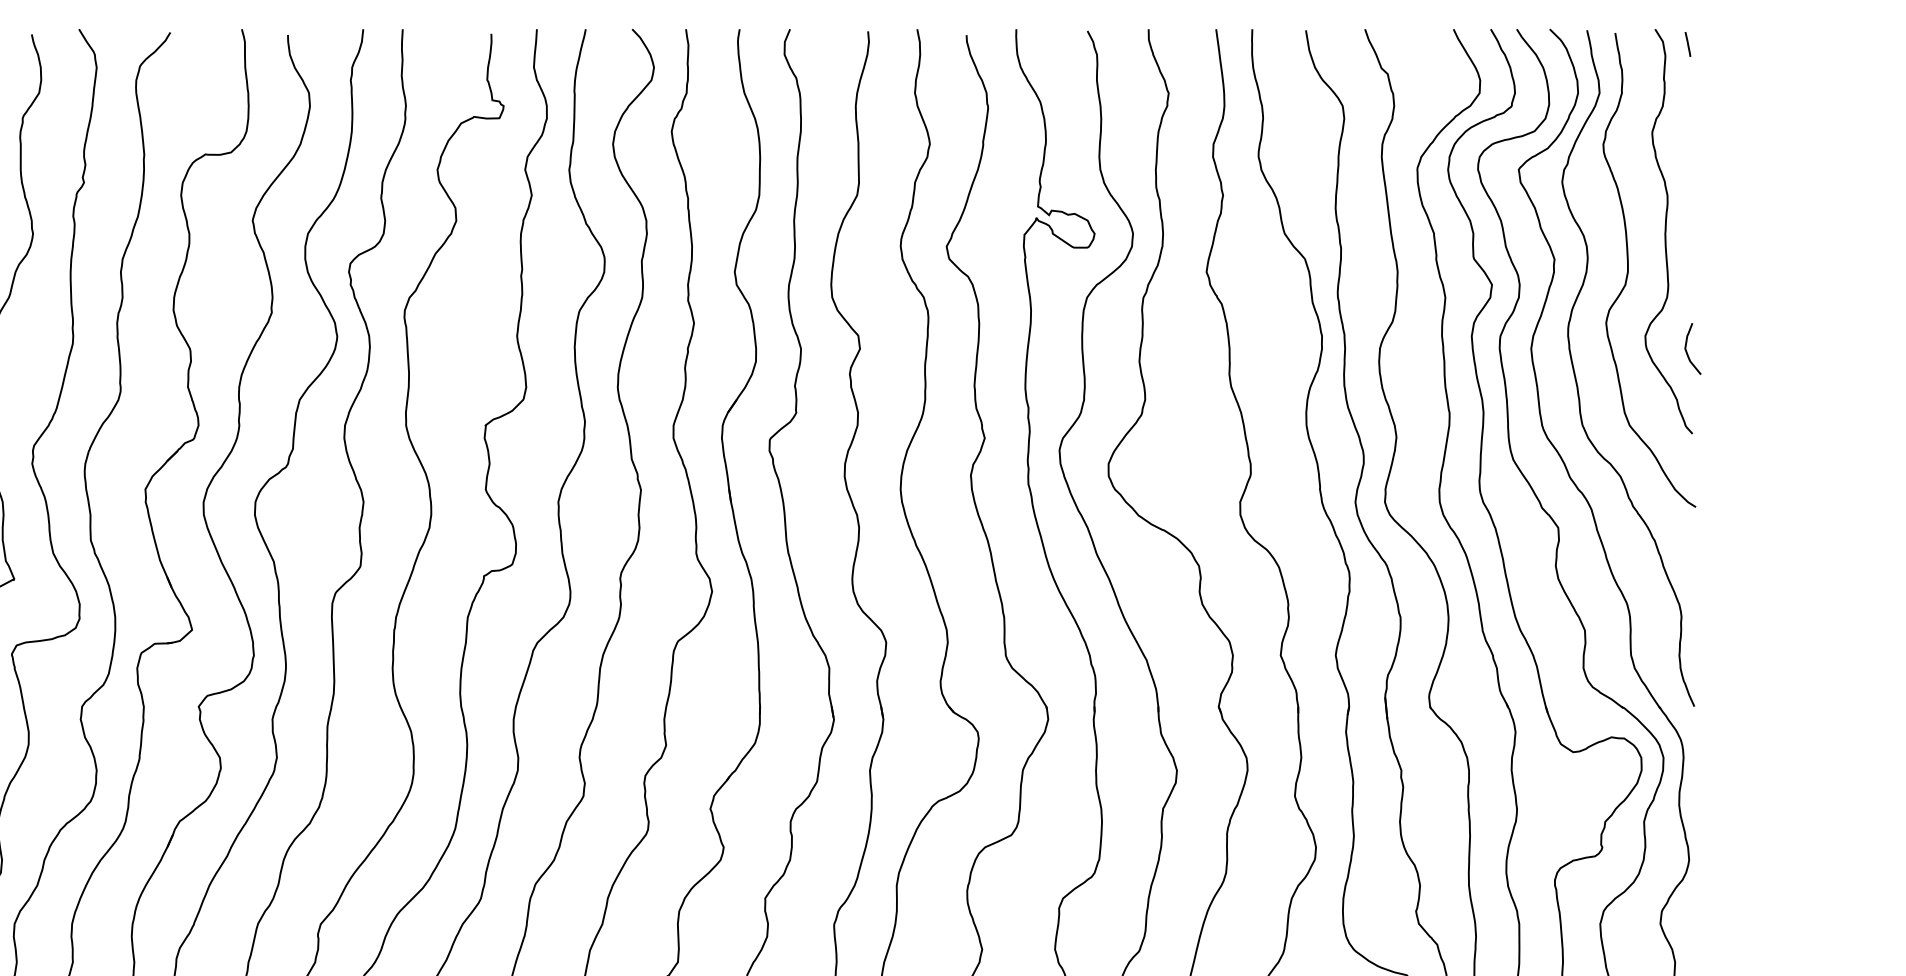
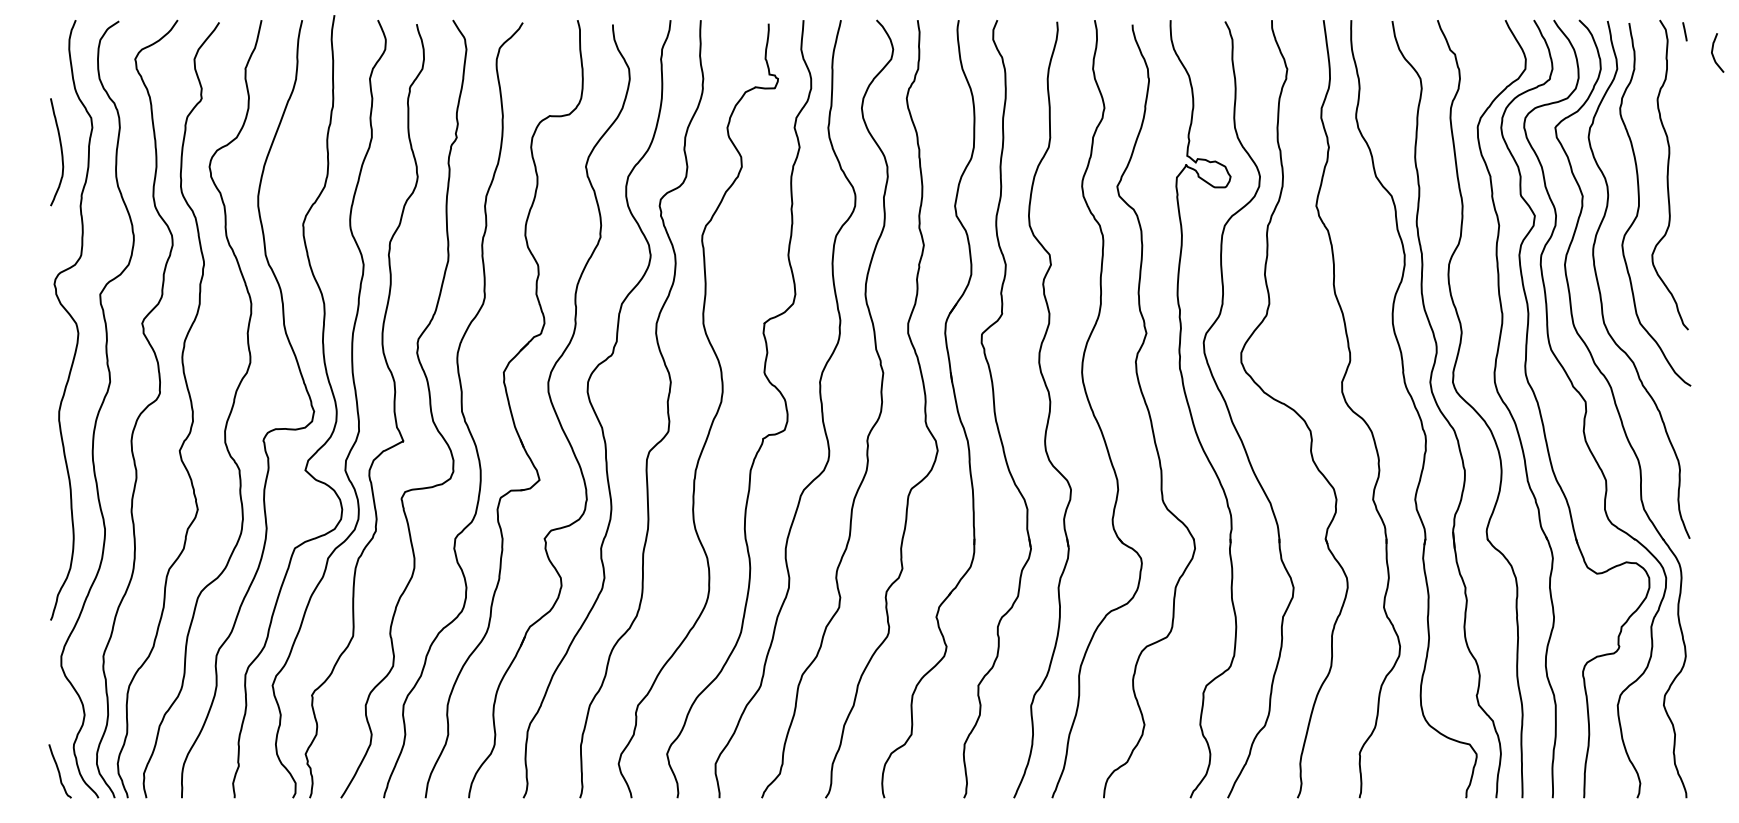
curve: (1687, 349) -> (1713, 53), moved

